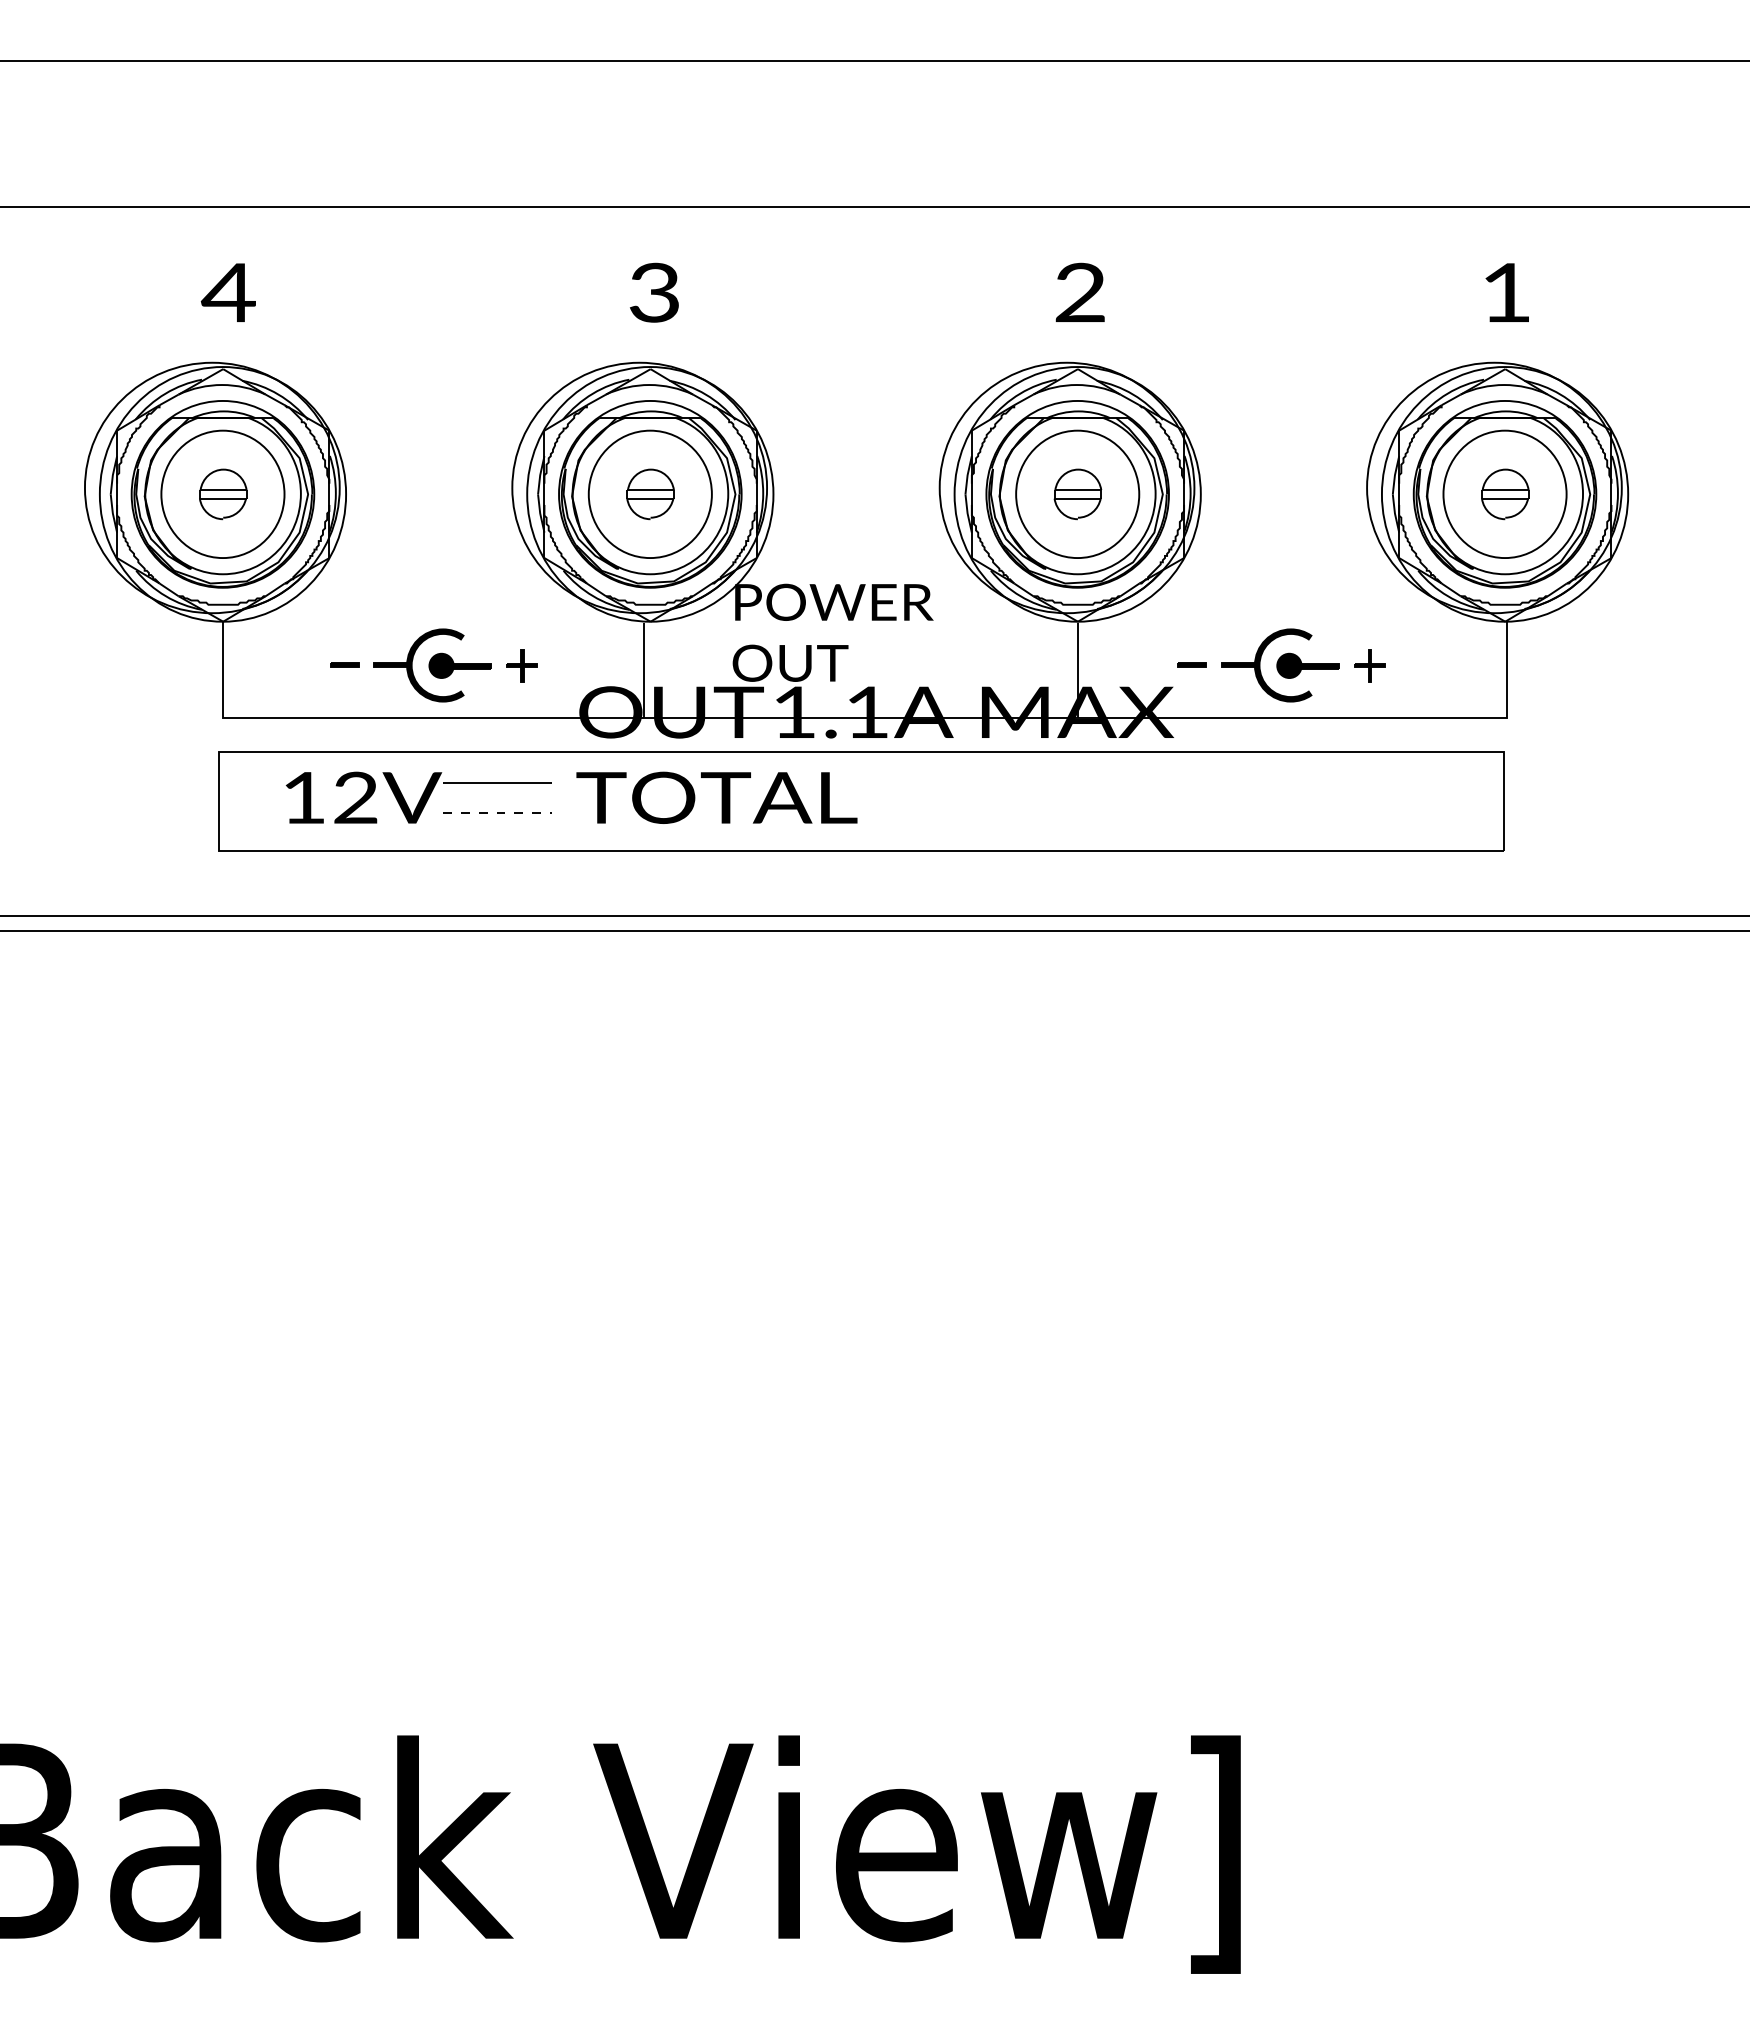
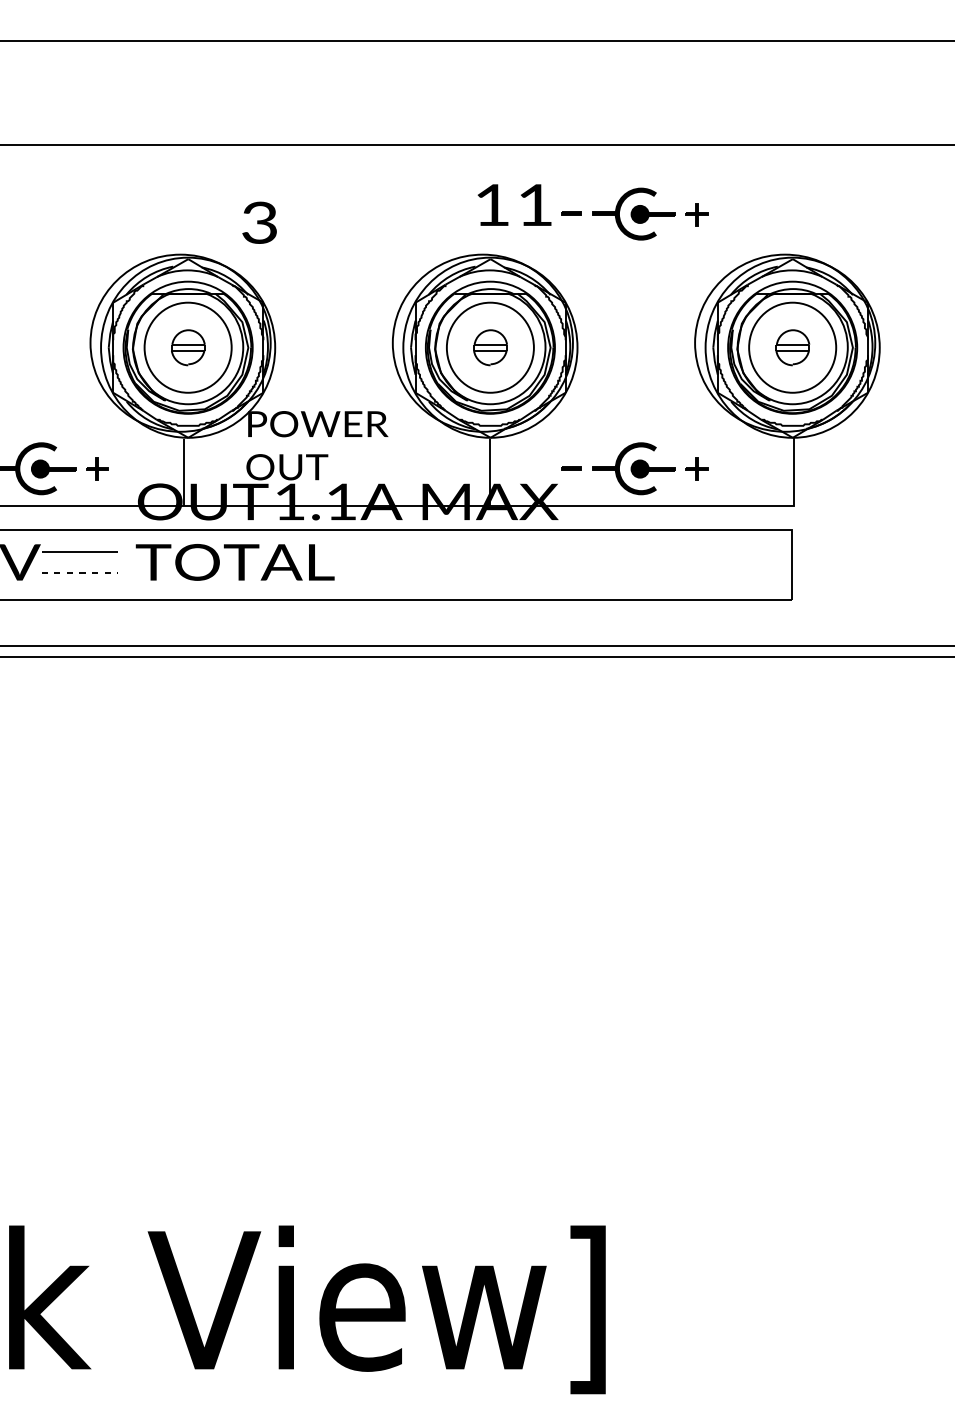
text: (654, 292) -> (259, 222), moved
text: (1079, 292) -> (491, 204), 2 -> 1
text: (1506, 292) -> (535, 204), moved
part: (1281, 305) -> (634, 214), added

